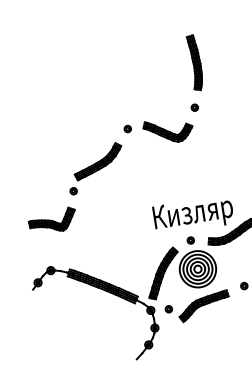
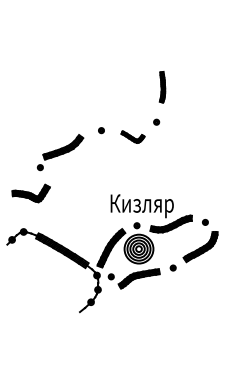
part: (195, 63) -> (162, 87), size x0.7
part: (167, 130) -> (132, 136), size x0.6
part: (95, 168) -> (60, 152), moved

